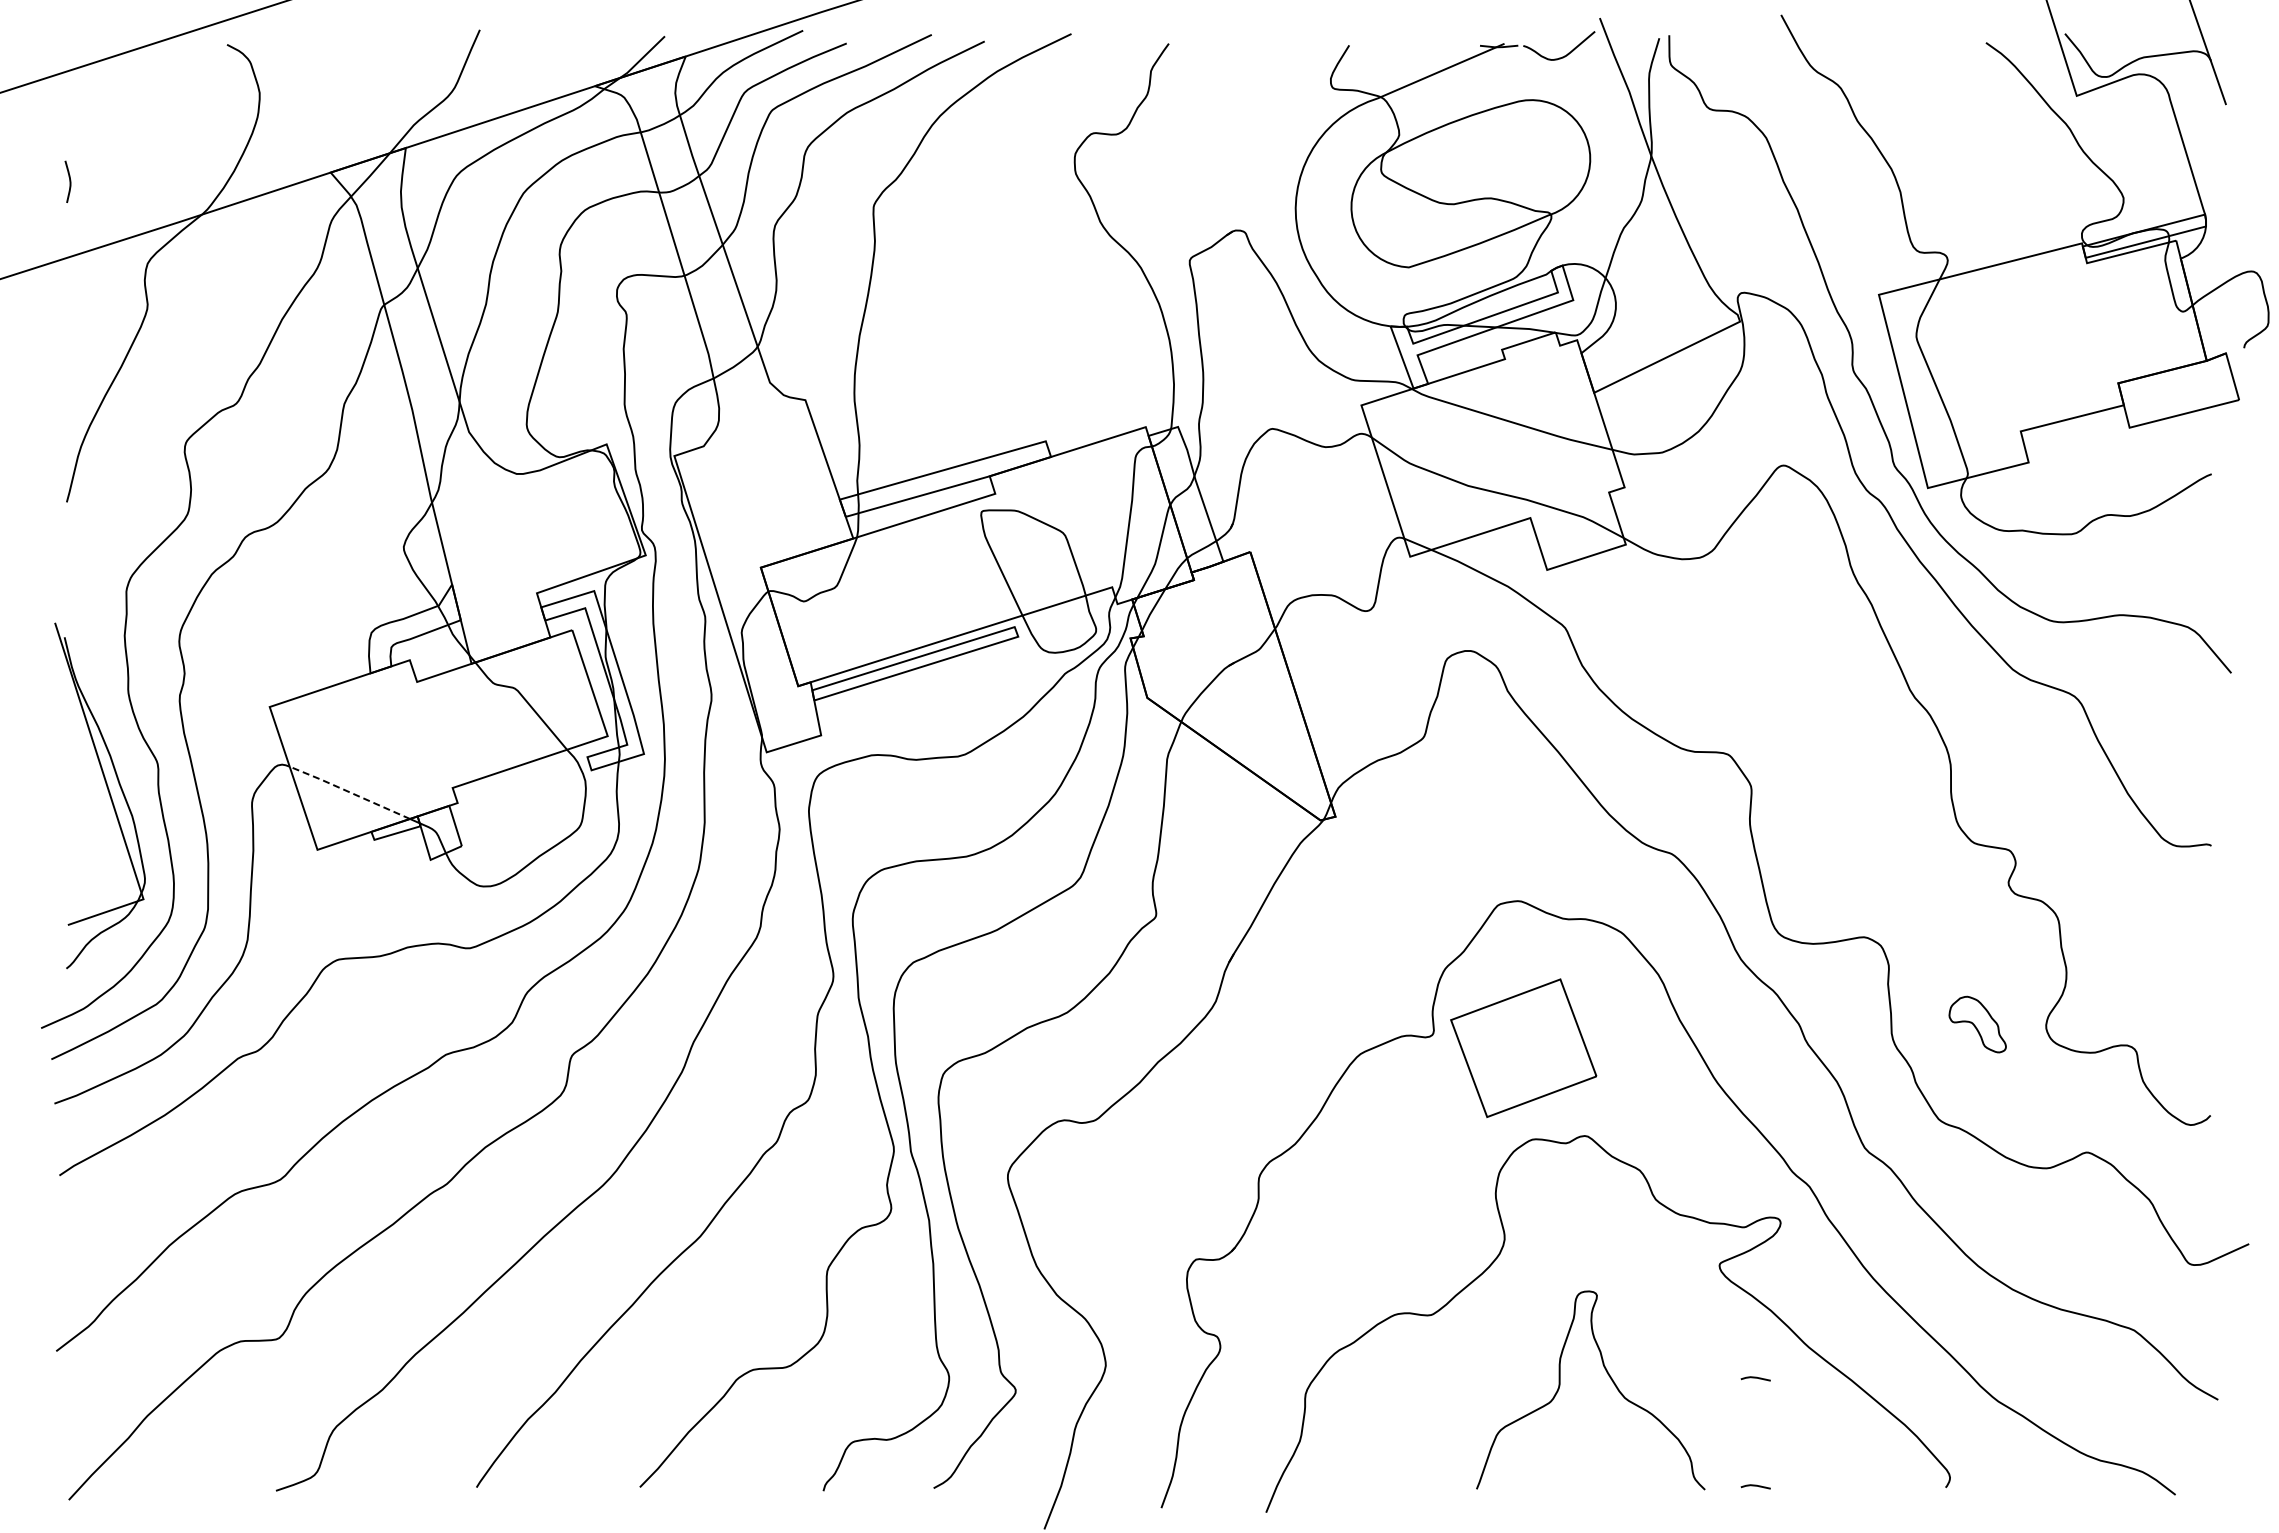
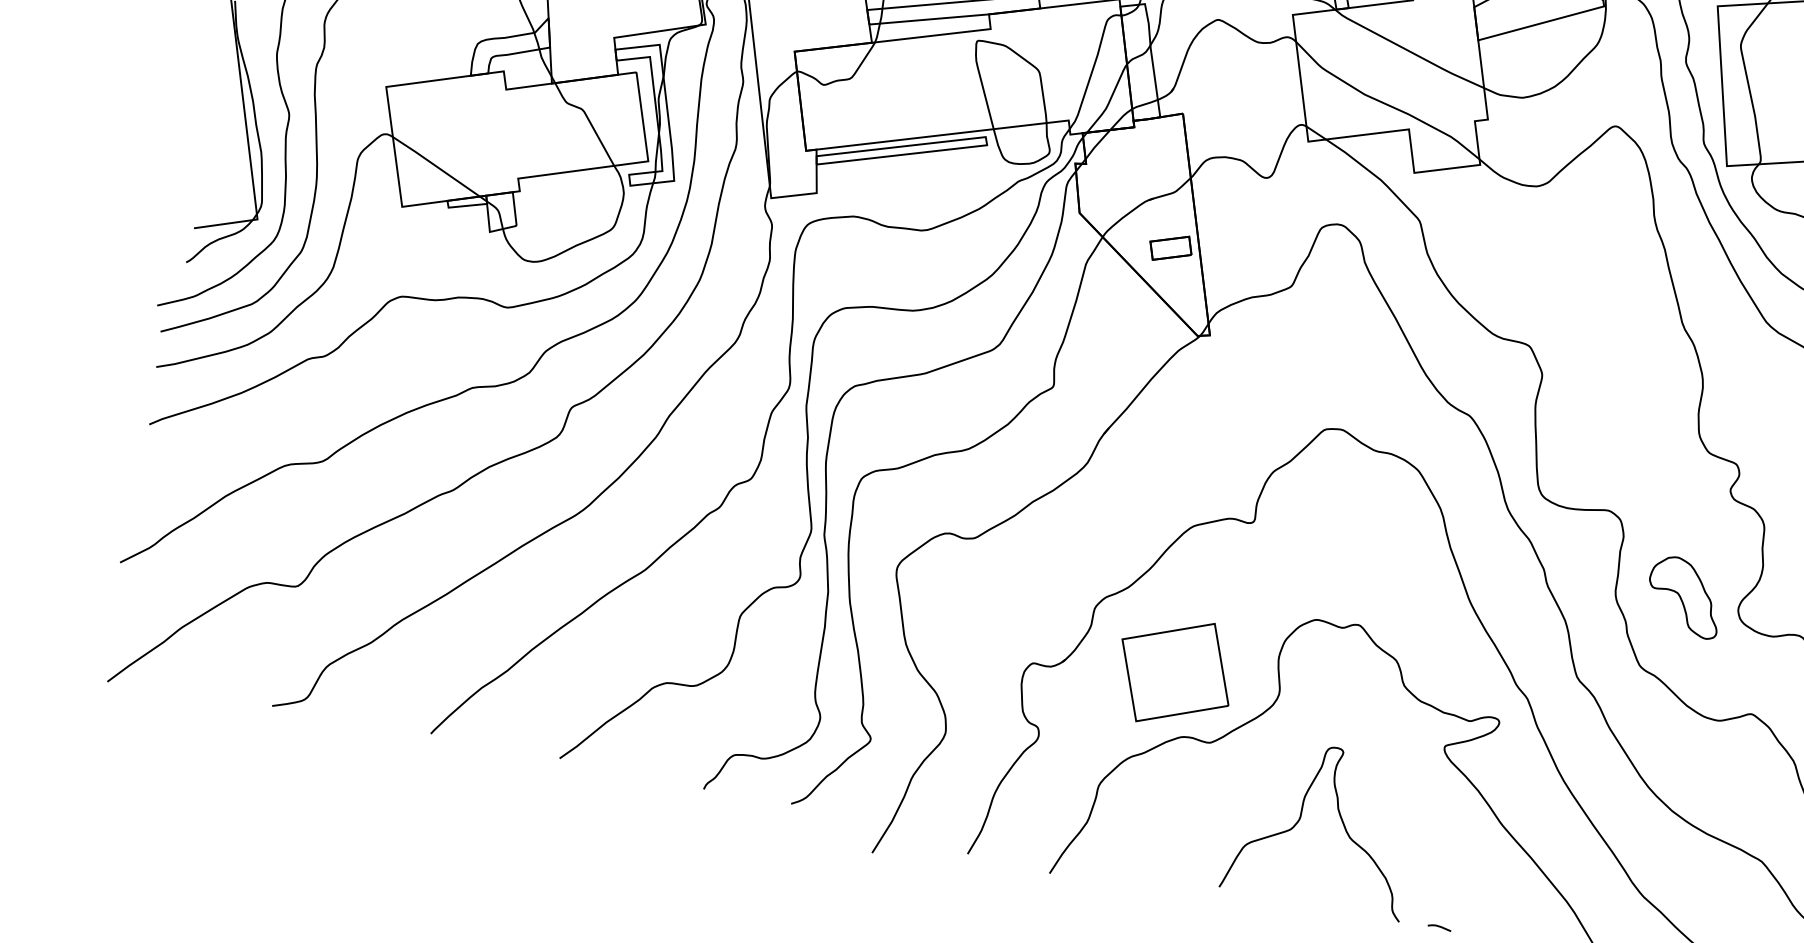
part: (1266, 719) -> (1170, 248), added
line: (349, 792) -> (436, 166), dashed -> solid
part: (1977, 1024) -> (1684, 596), size x1.67
part: (1523, 1047) -> (1175, 671), moved
line: (1755, 1378) -> (1455, 842), removed

